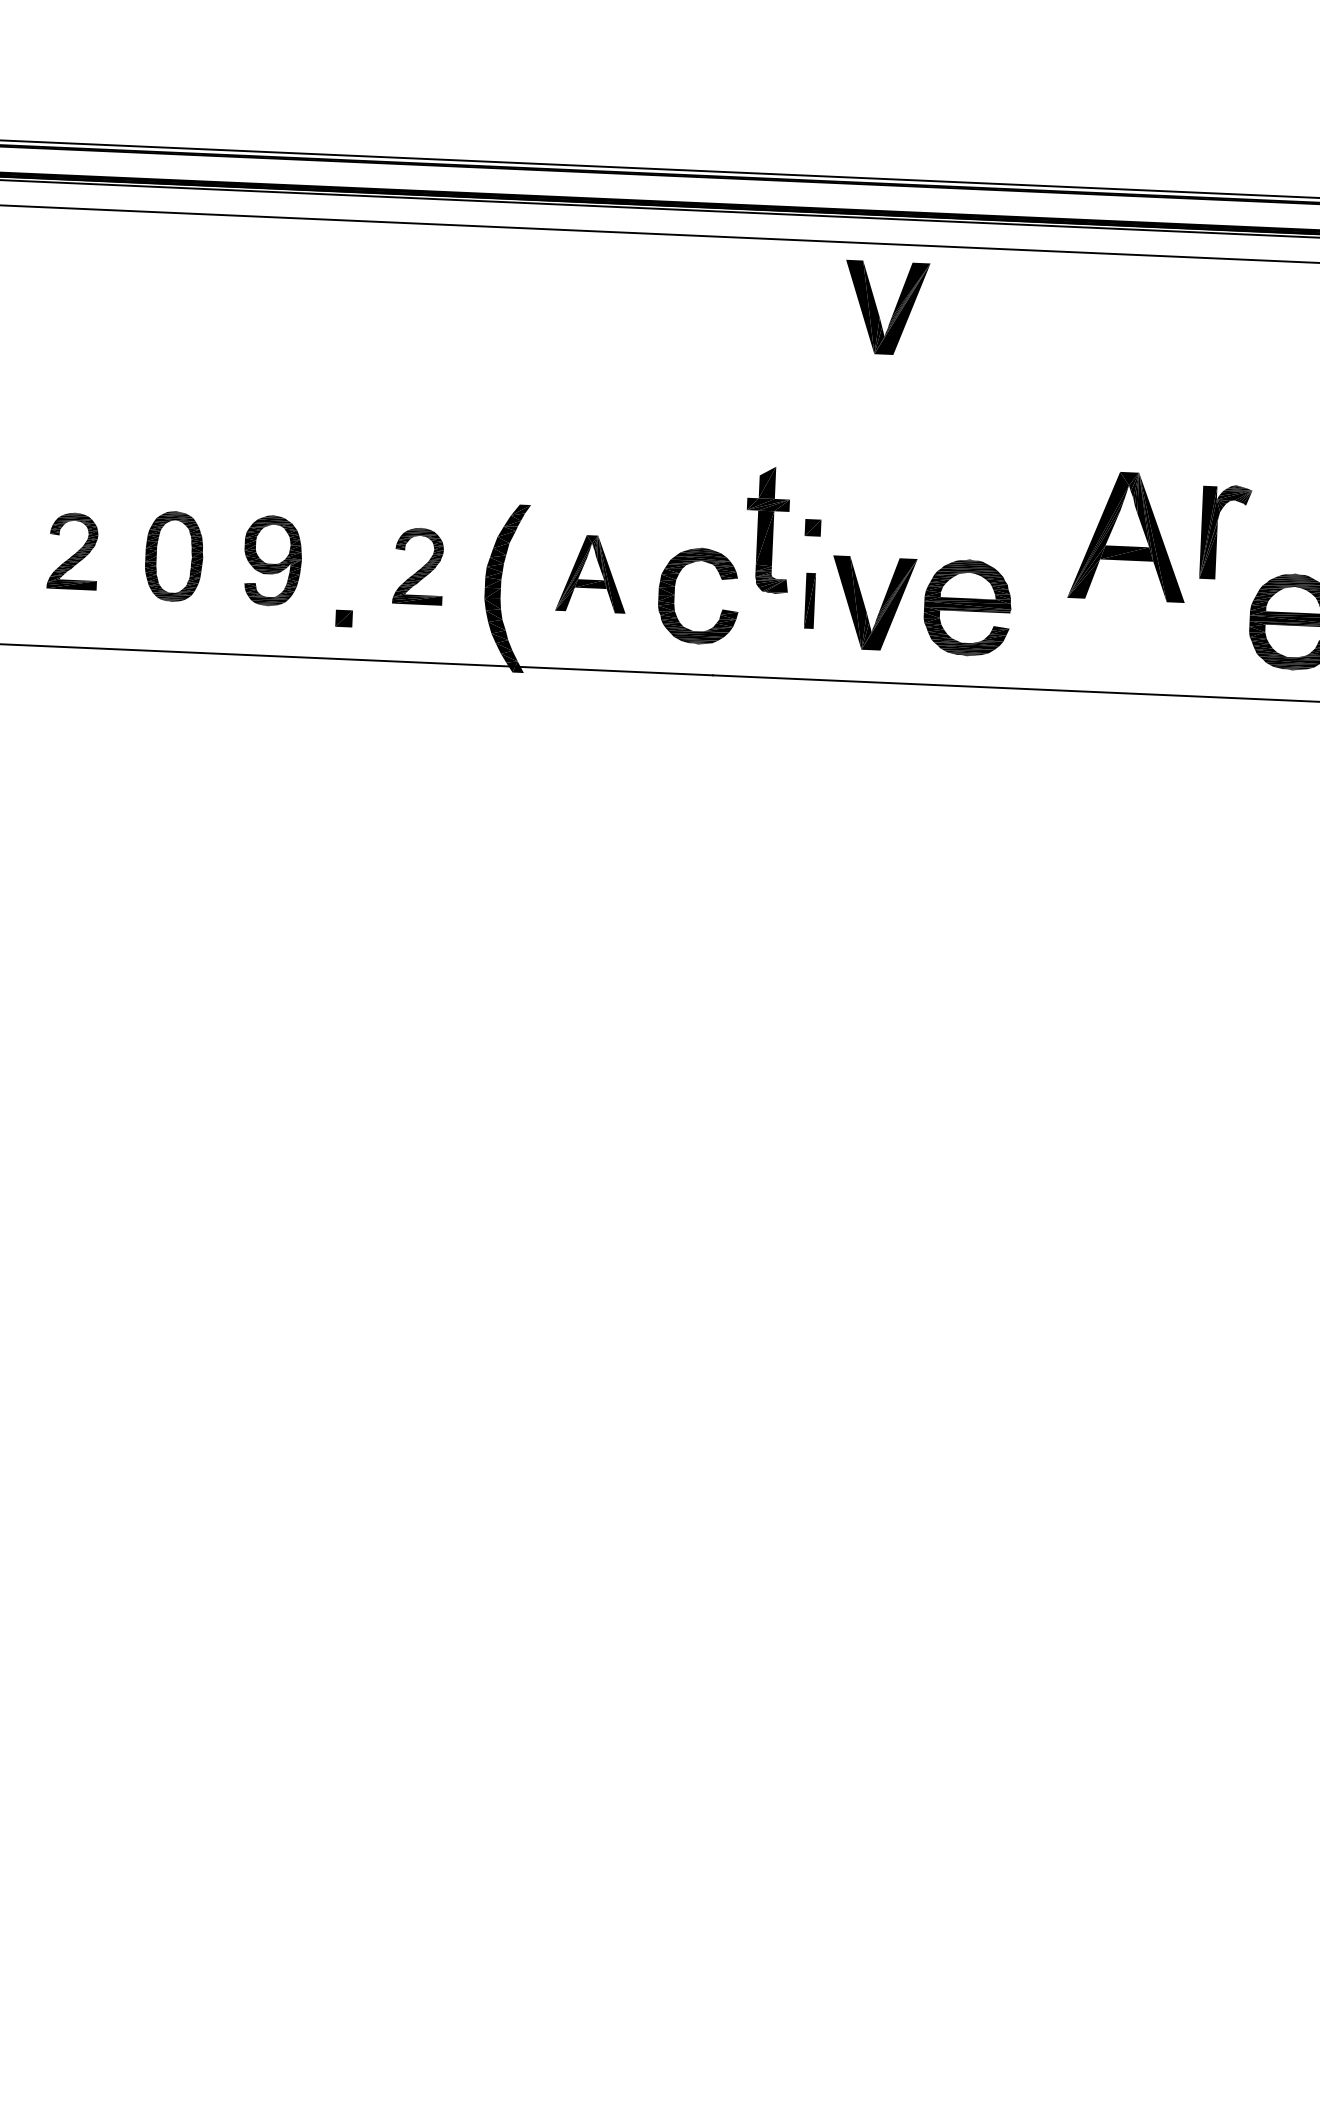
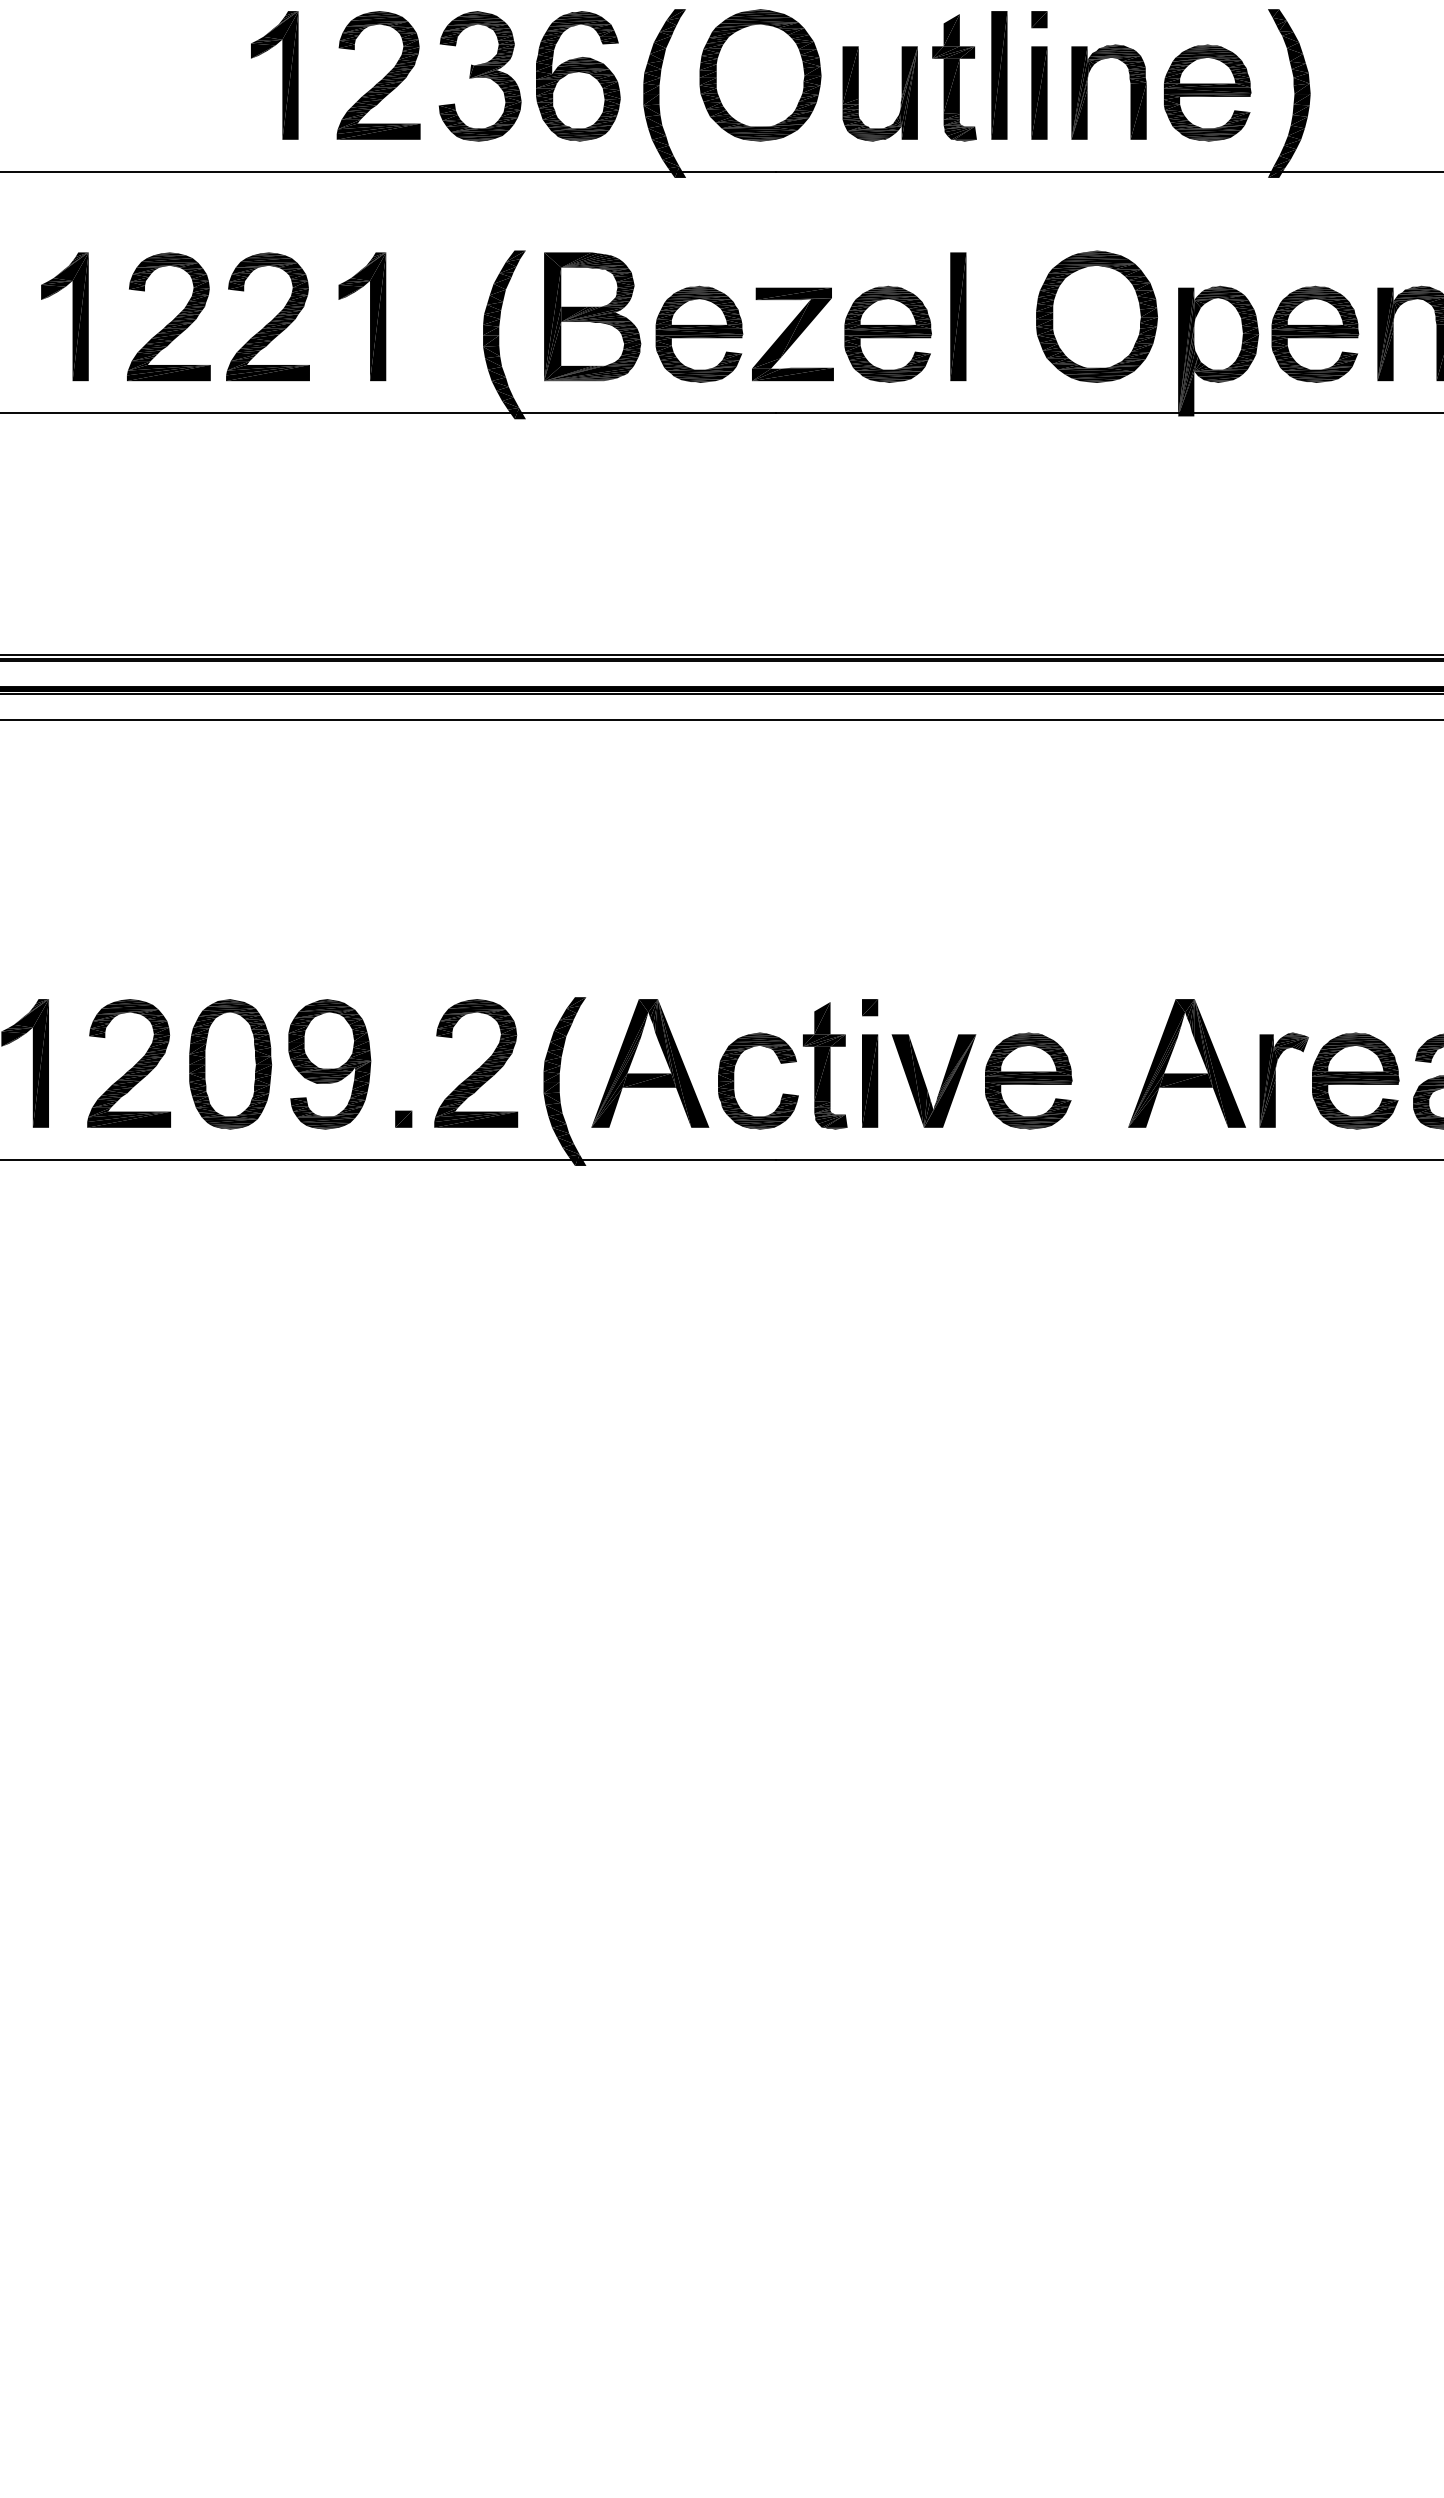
part: (877, 310) -> (925, 786), removed
part: (768, 529) -> (825, 1065), moved
part: (1217, 531) -> (1275, 1079), moved
part: (1128, 536) -> (1186, 1063), moved
part: (72, 551) -> (128, 1063), size x1.67
part: (174, 556) -> (230, 1064), size x1.43
part: (272, 560) -> (329, 1064), size x1.43
part: (418, 566) -> (476, 1063), size x1.67
part: (592, 573) -> (650, 1063), size x1.67
part: (810, 600) -> (870, 1080), size x1.67

